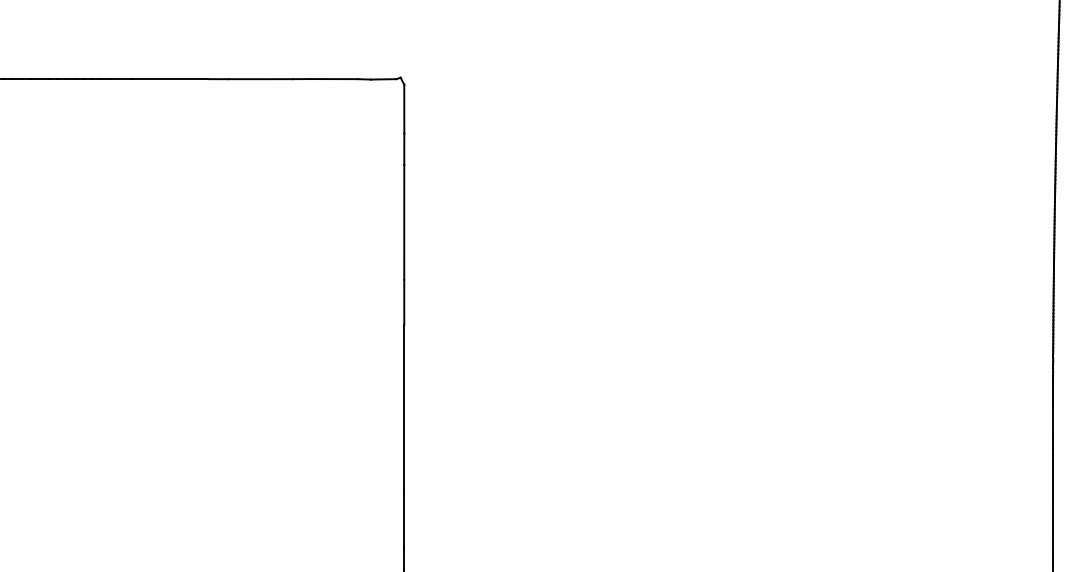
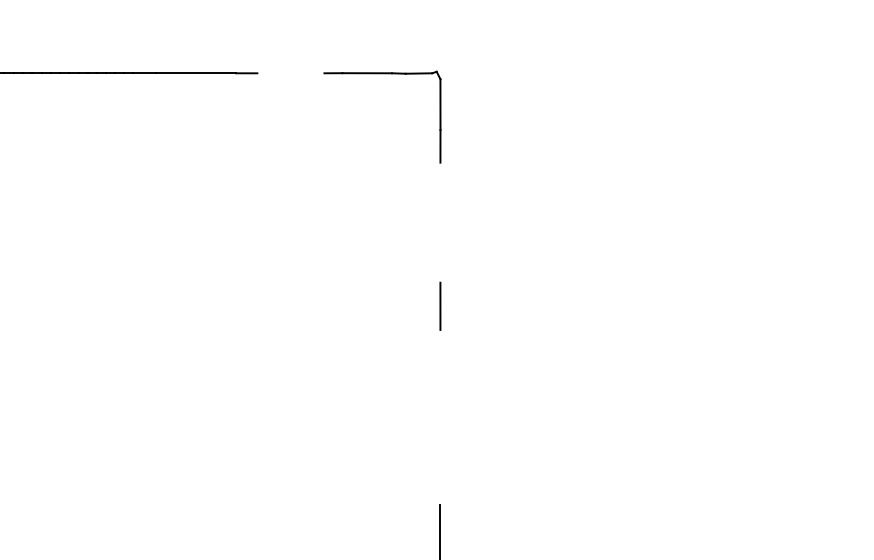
line: (260, 79) -> (290, 73), removed
line: (404, 221) -> (440, 221), removed
line: (404, 408) -> (440, 416), removed

